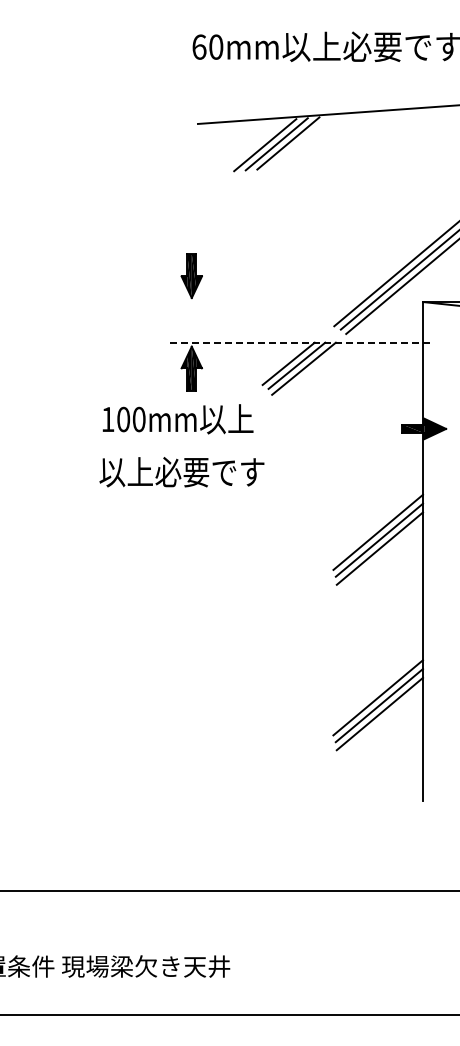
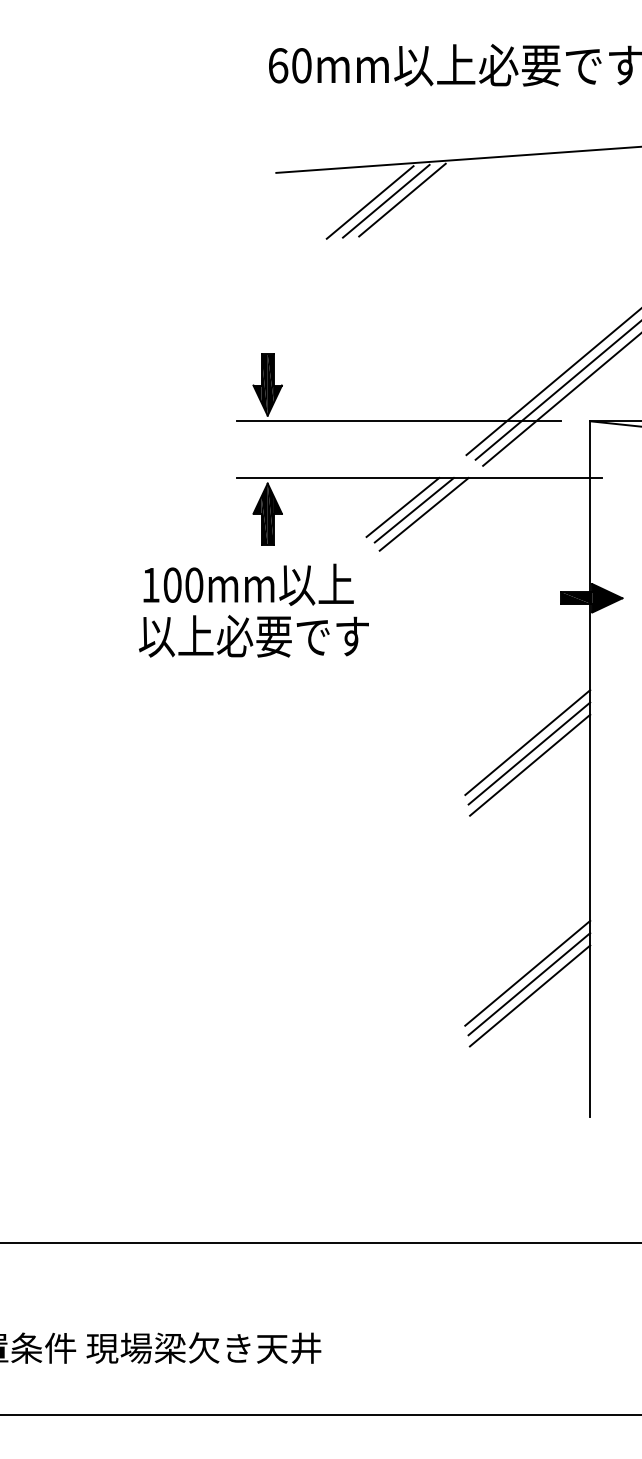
line: (285, 302) -> (398, 421), added
line: (301, 342) -> (420, 477), dashed -> solid
text: (181, 472) -> (253, 636), moved

